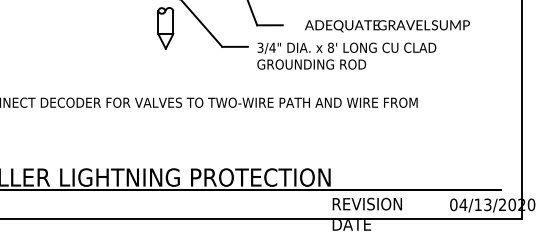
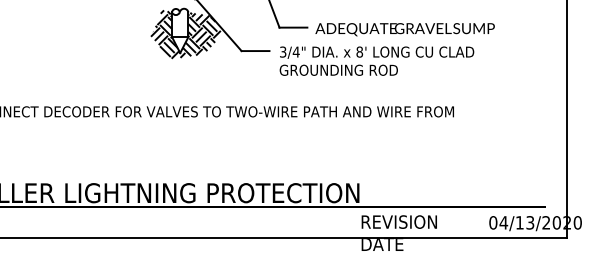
text: (386, 26) -> (404, 29), moved
hatch: (170, 31) -> (185, 34), added

